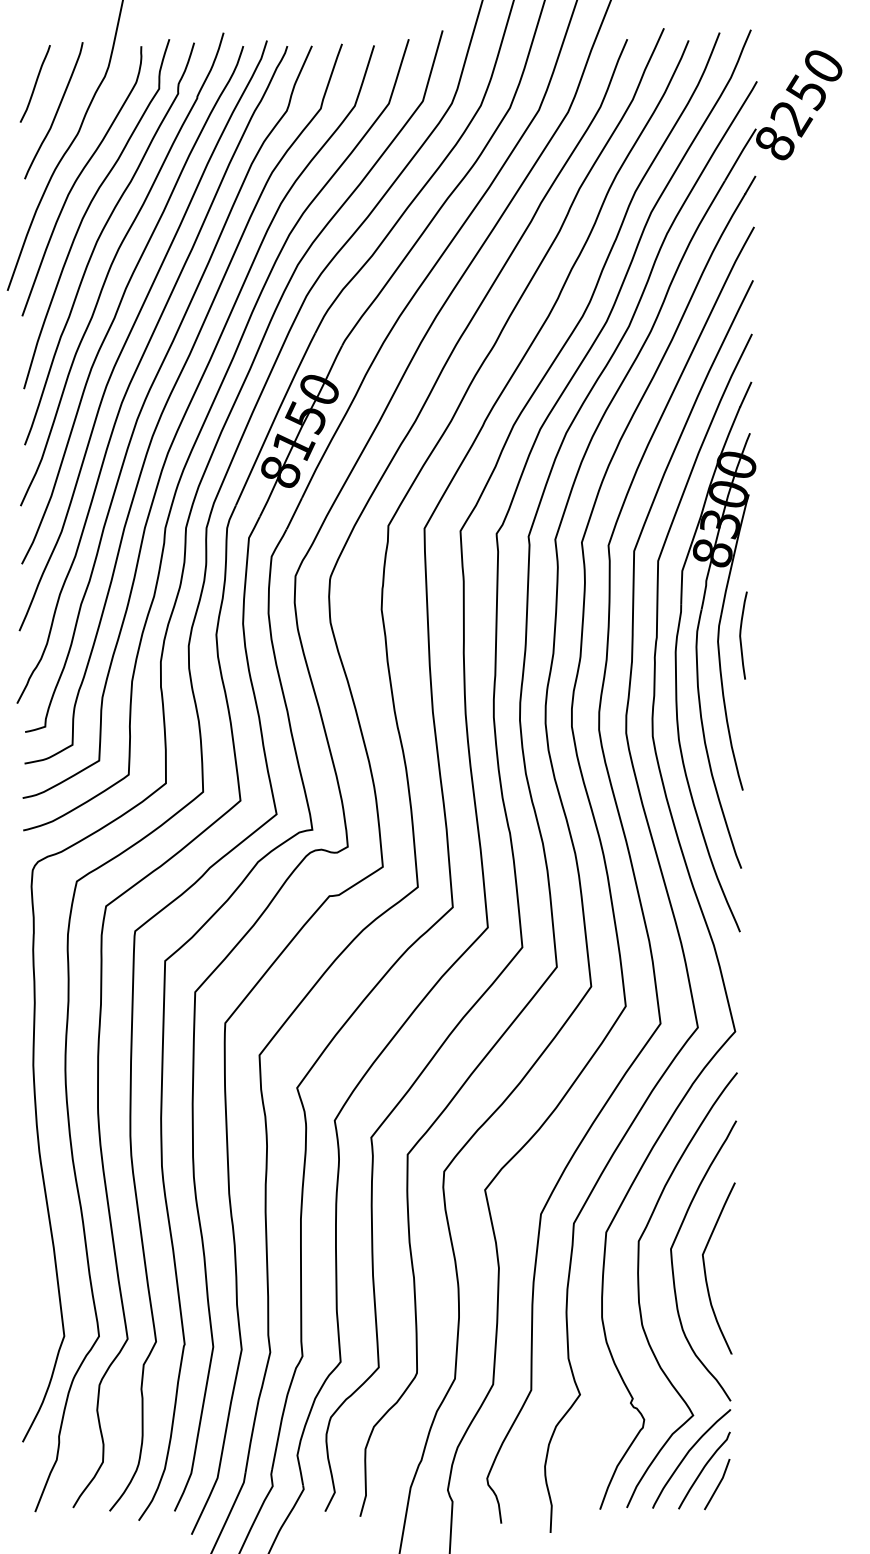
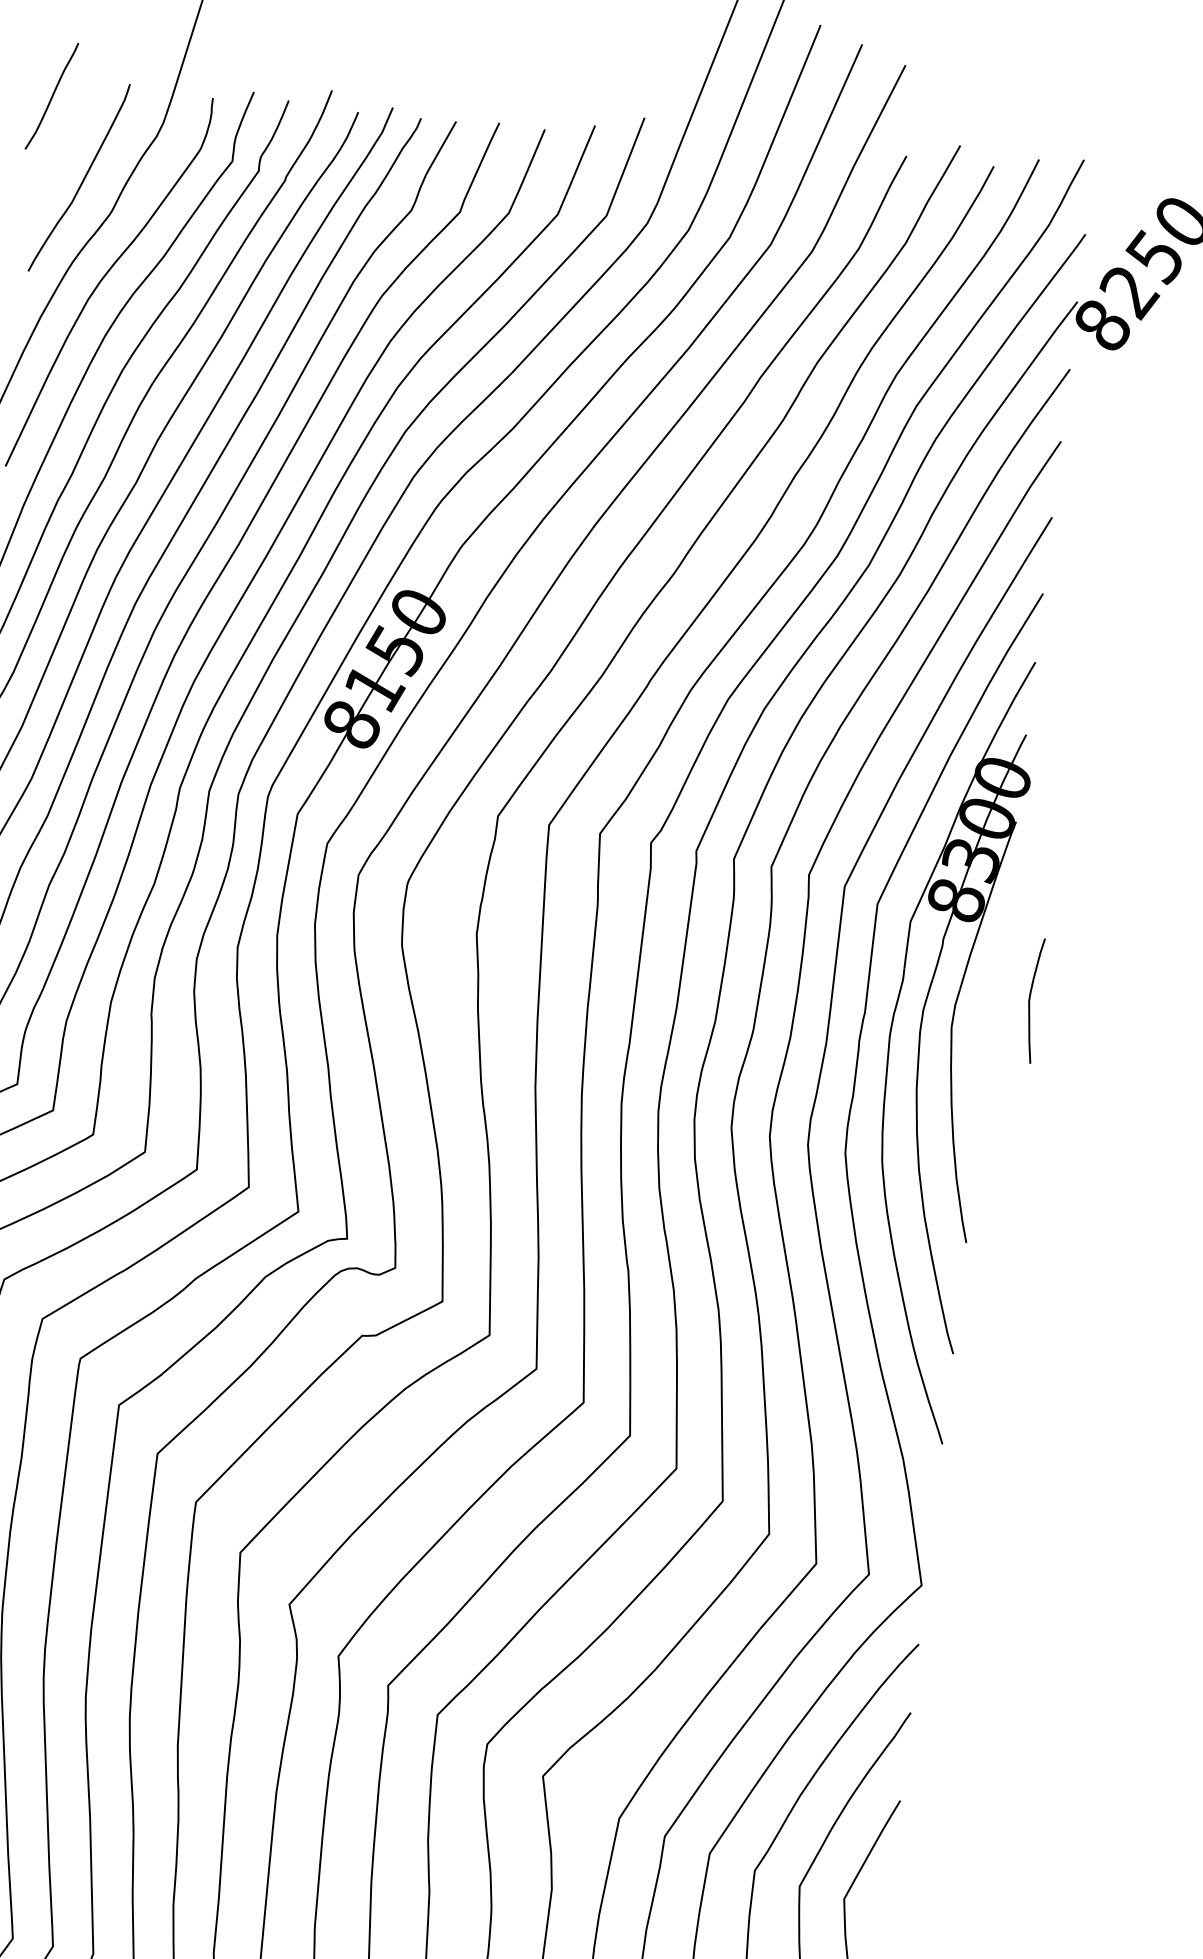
curve: (34, 83) -> (50, 95), moved
curve: (741, 635) -> (1031, 1000), moved

